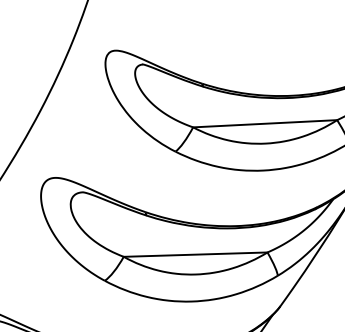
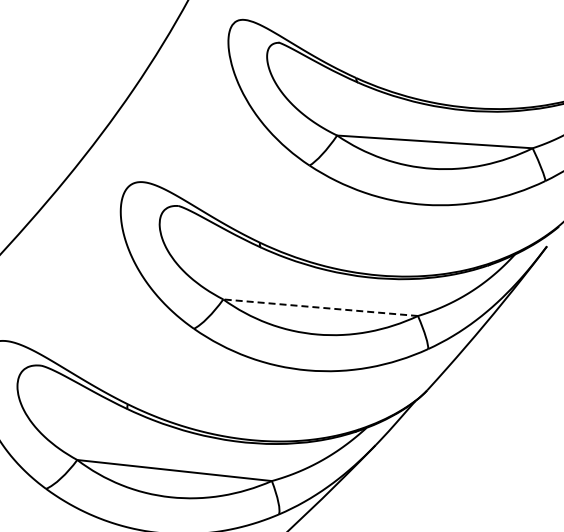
line: (195, 254) -> (320, 307), solid -> dashed

